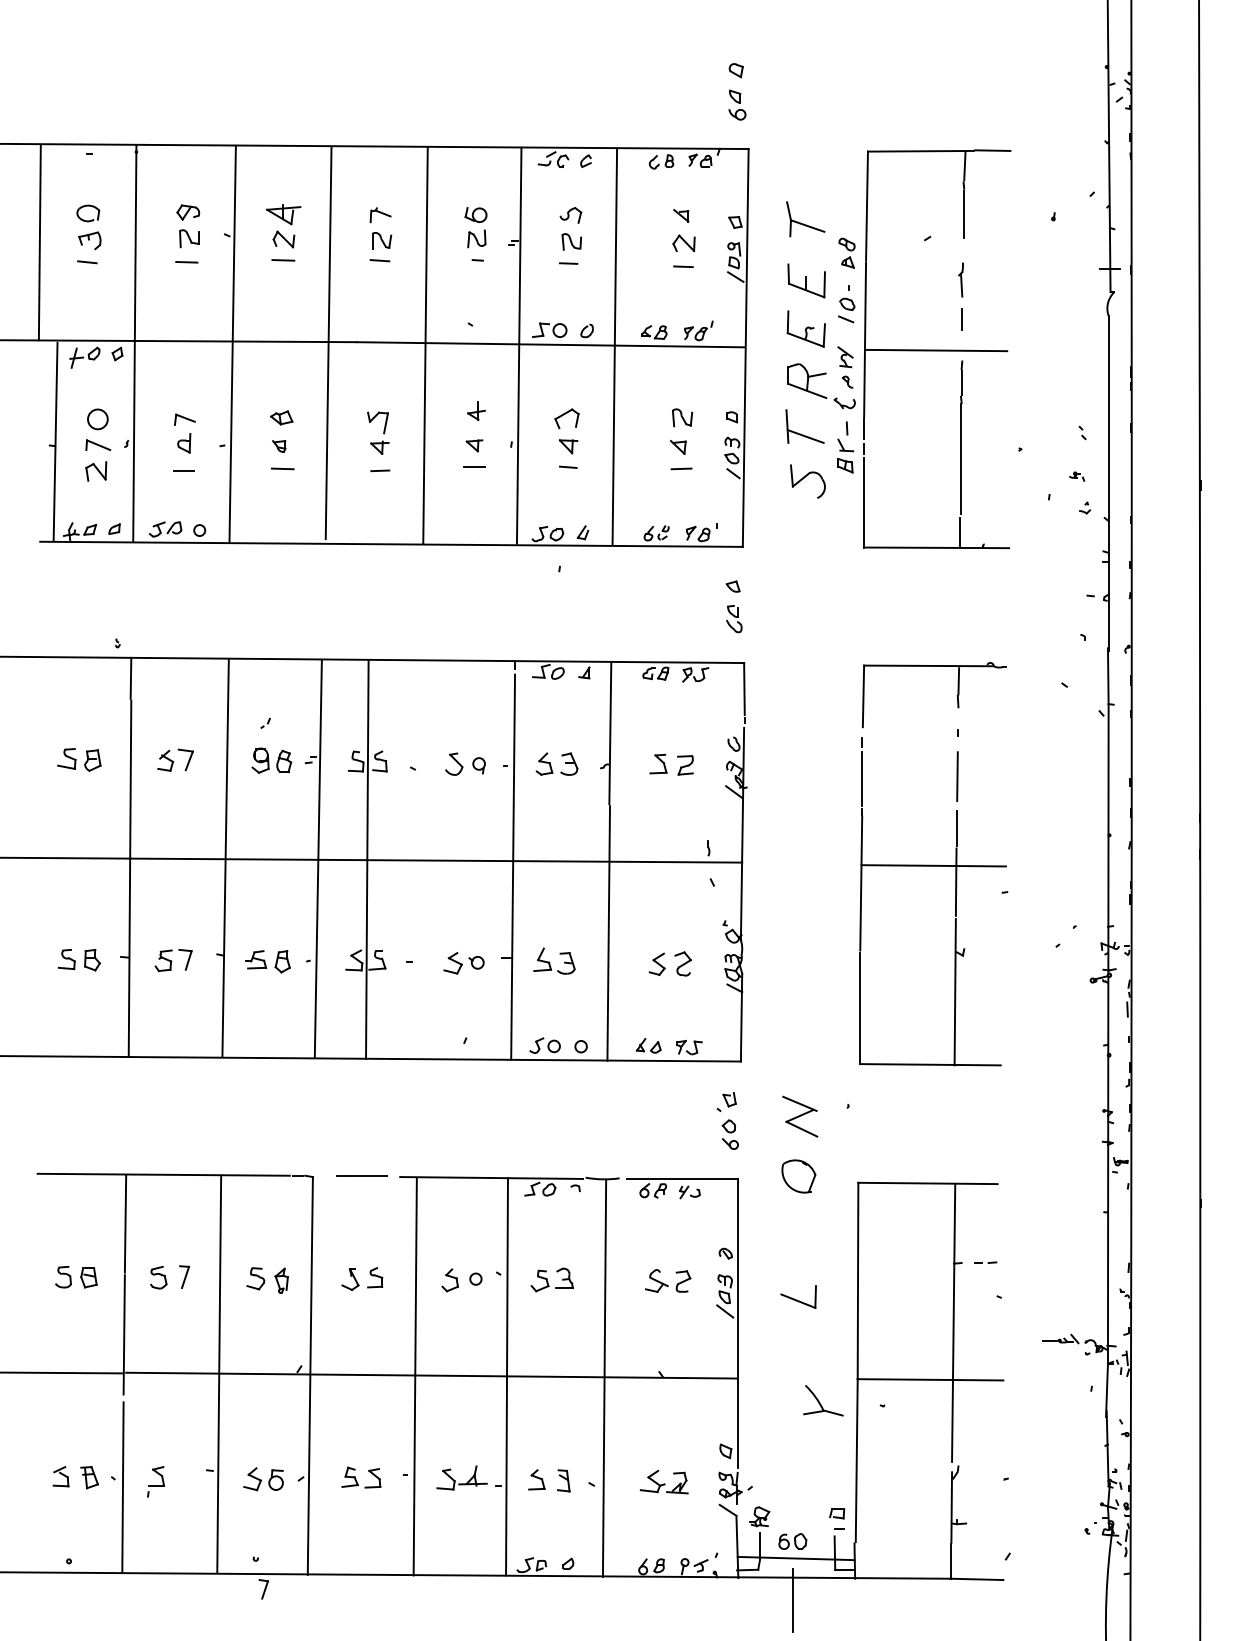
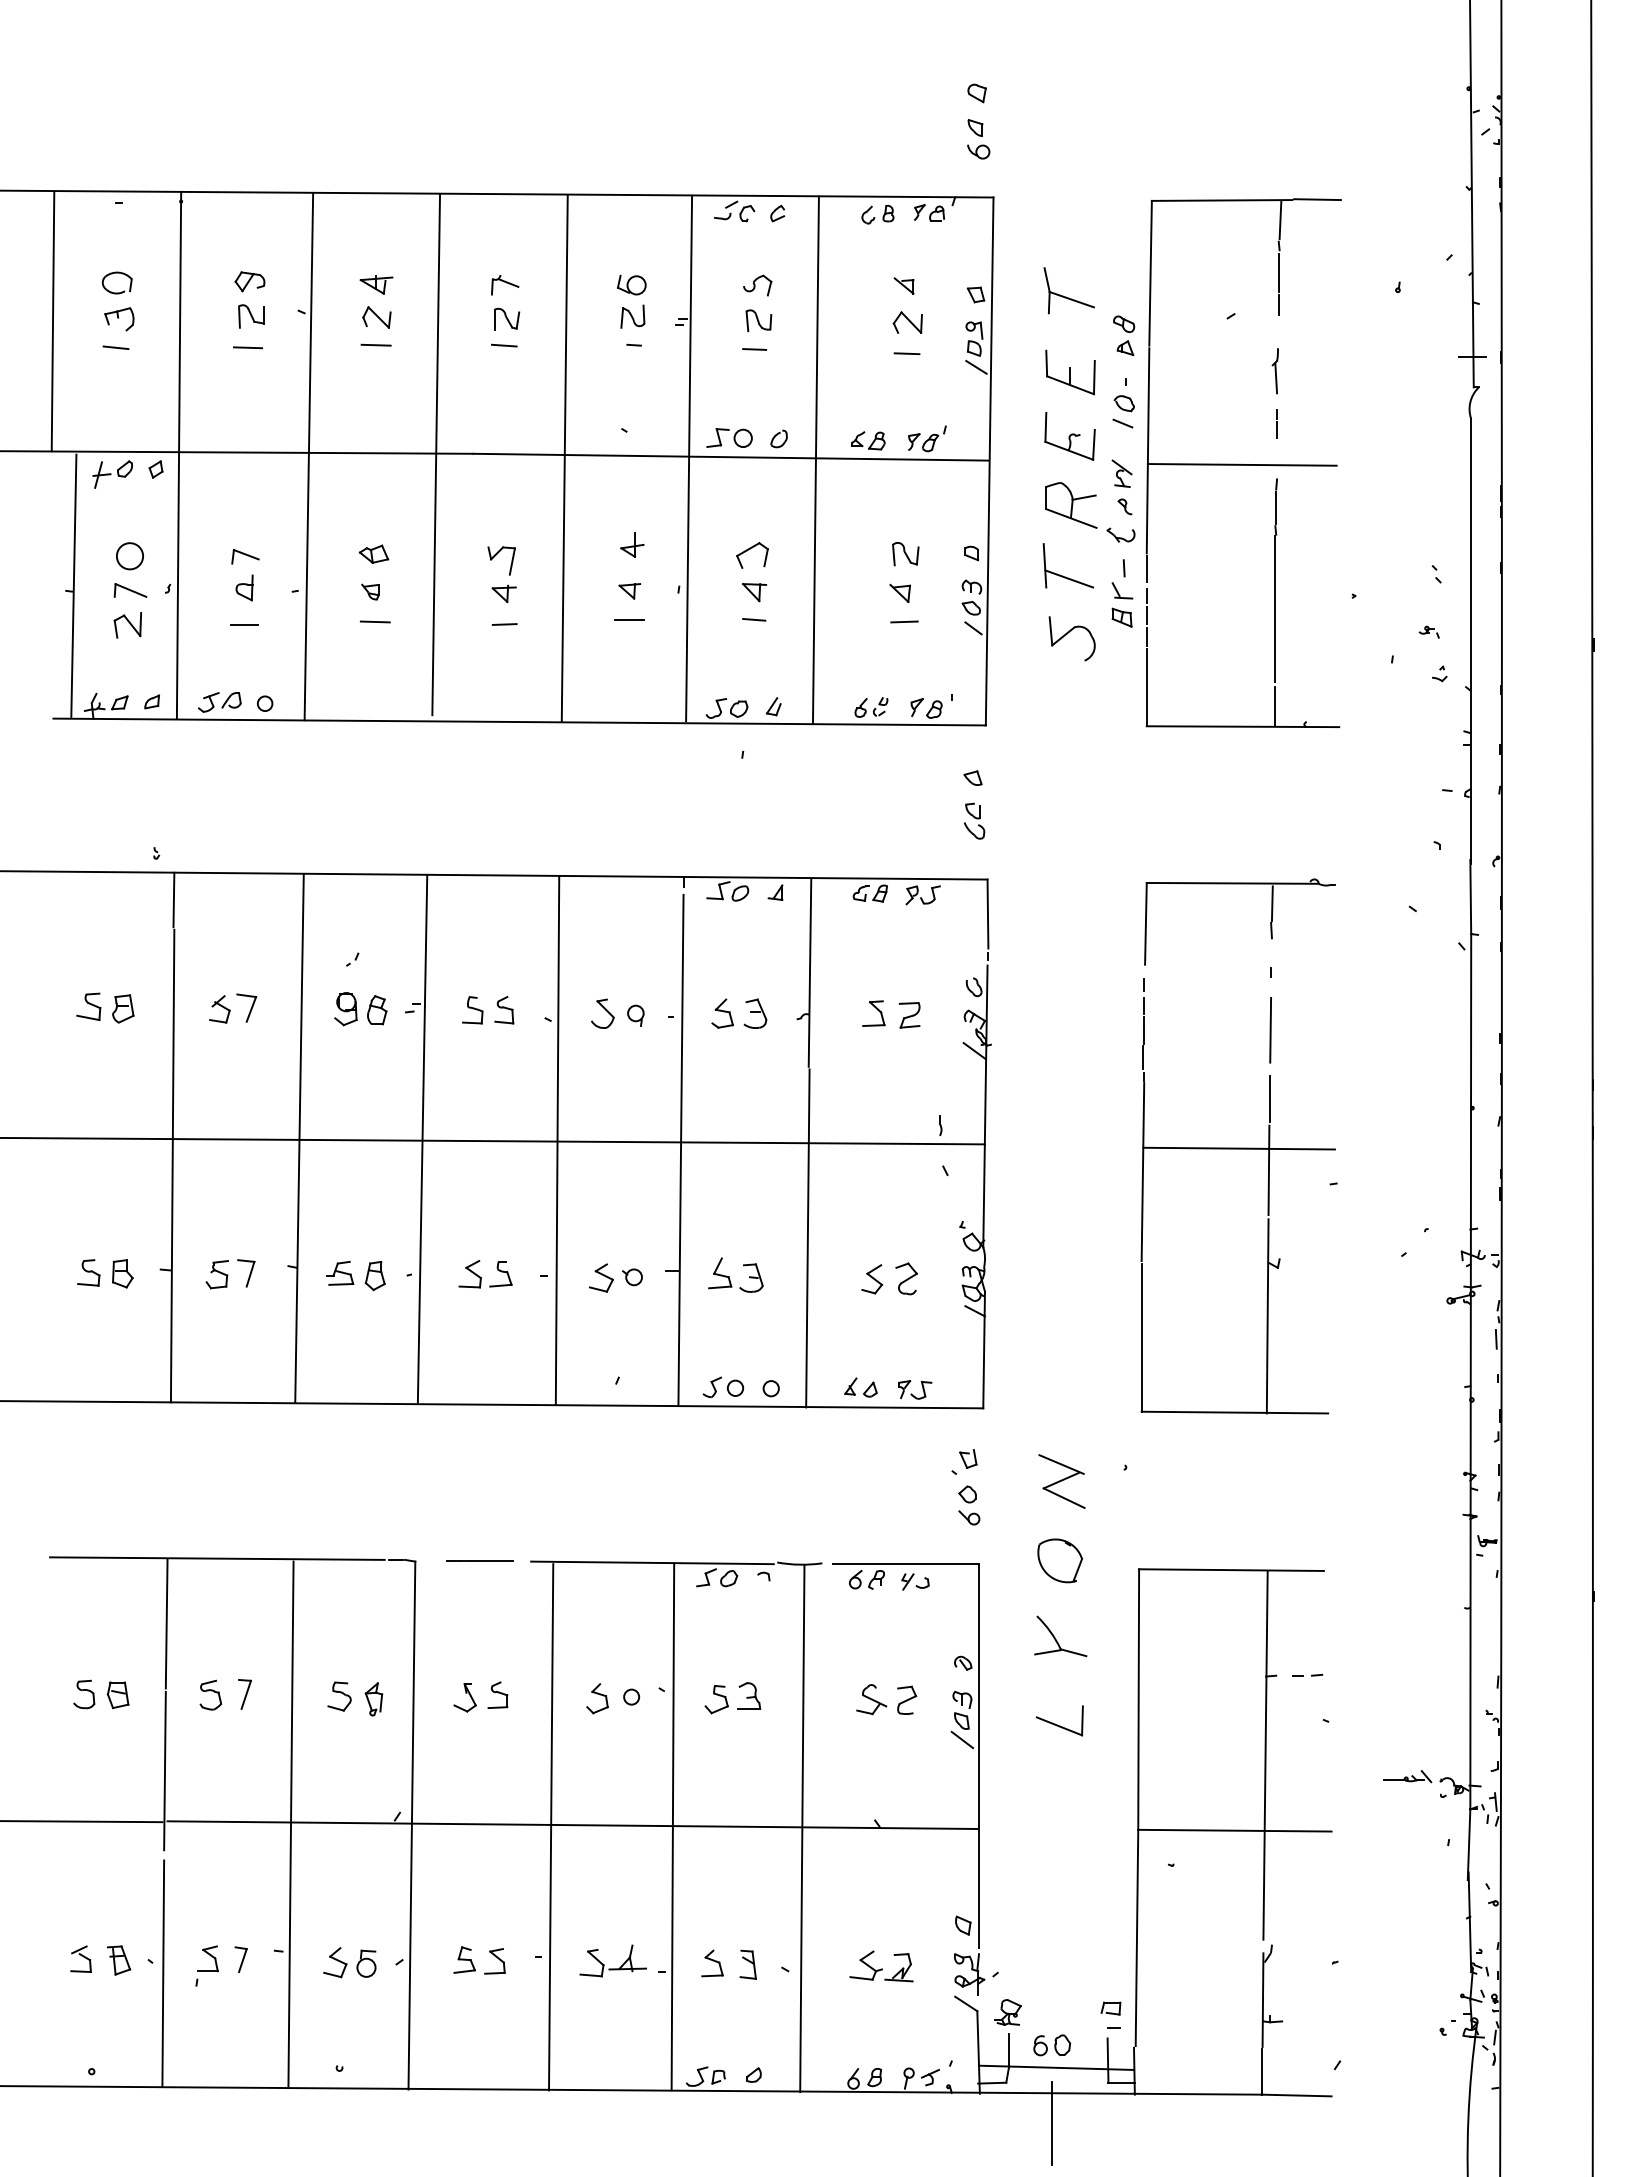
part: (283, 214) -> (376, 284), size x0.71
line: (367, 859) -> (557, 1140), moved
part: (823, 1400) -> (1060, 1636), moved
part: (263, 1589) -> (240, 1959), moved

